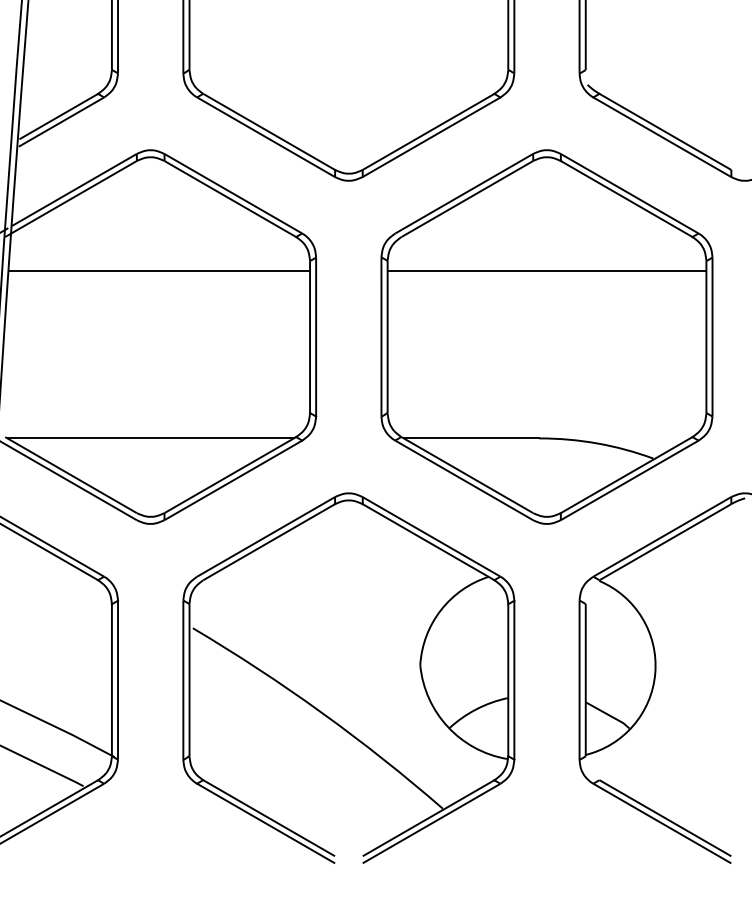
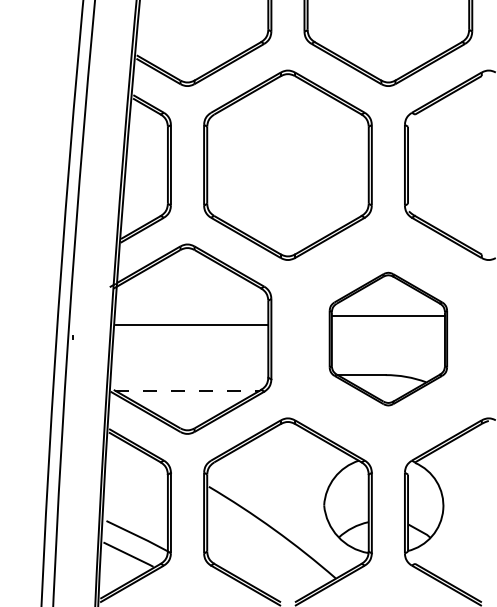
line: (158, 270) -> (191, 324), moved
part: (547, 335) -> (388, 338), size x0.7
line: (150, 438) -> (187, 390), solid -> dashed

